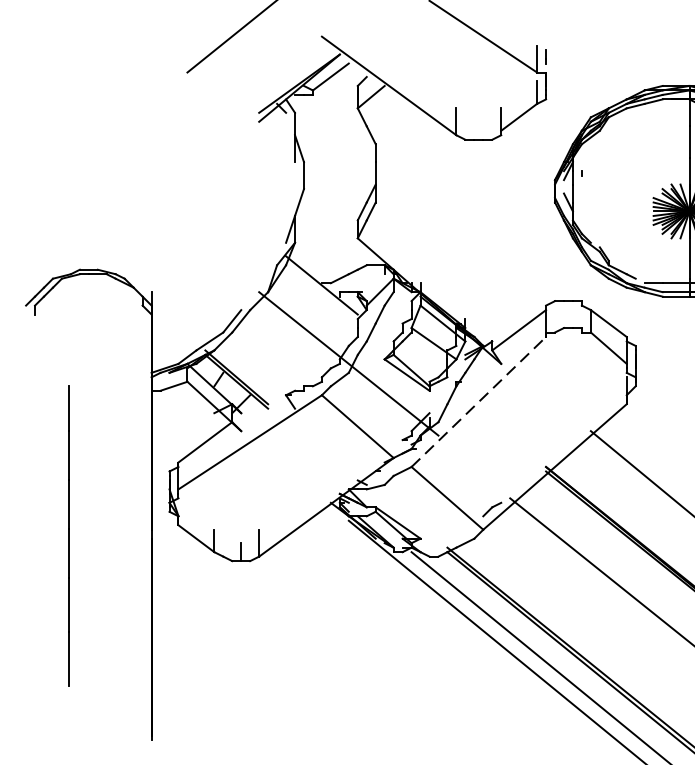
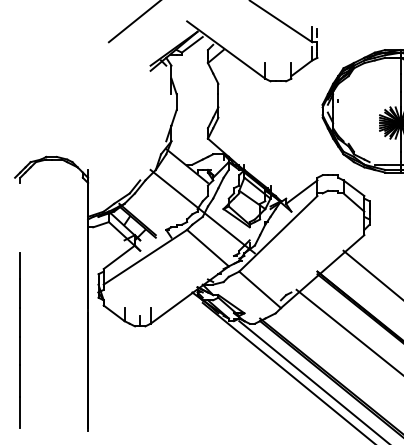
line: (479, 401) -> (278, 233), dashed -> solid
line: (68, 535) -> (19, 340), moved

